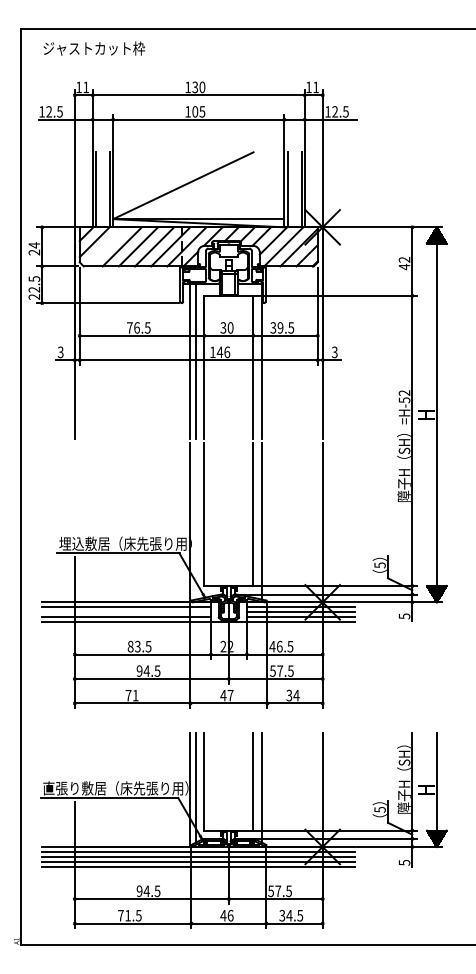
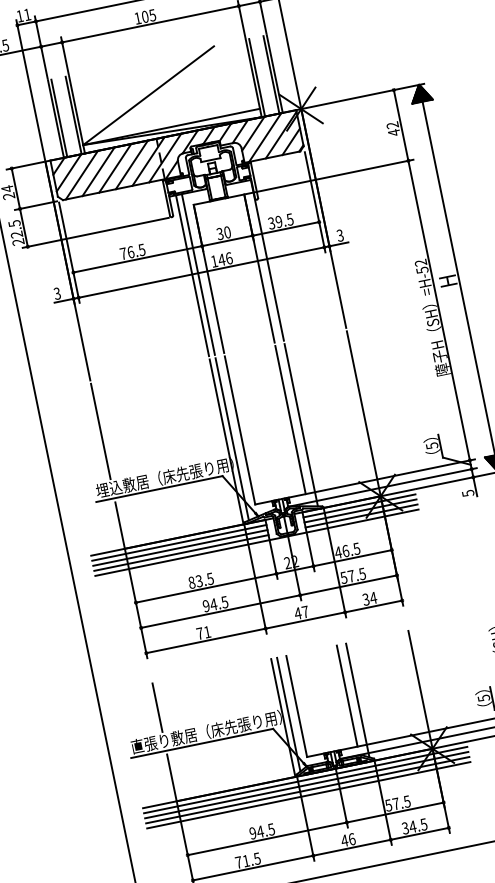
line: (105, 246) -> (81, 174), added
line: (74, 488) -> (100, 431), added
line: (195, 520) -> (232, 438), added
line: (126, 612) -> (180, 548), added
line: (74, 755) -> (156, 706), added

